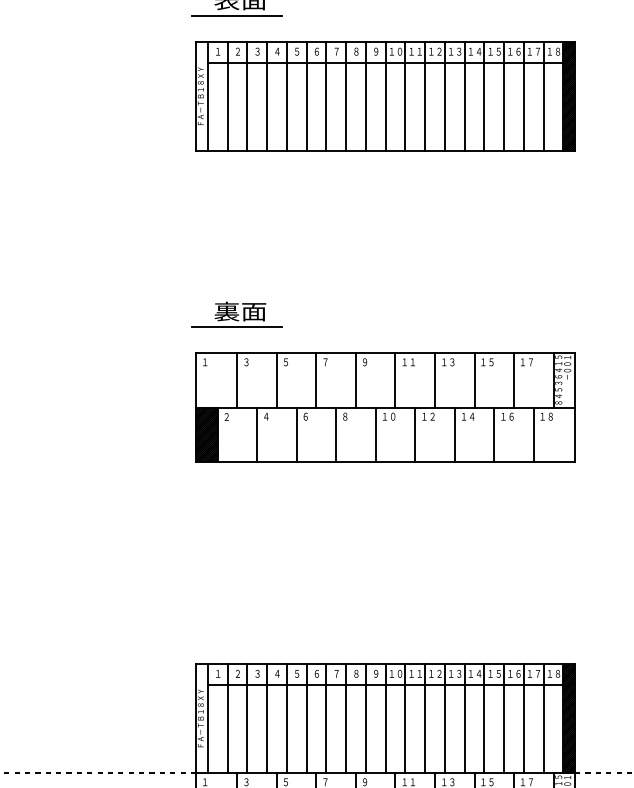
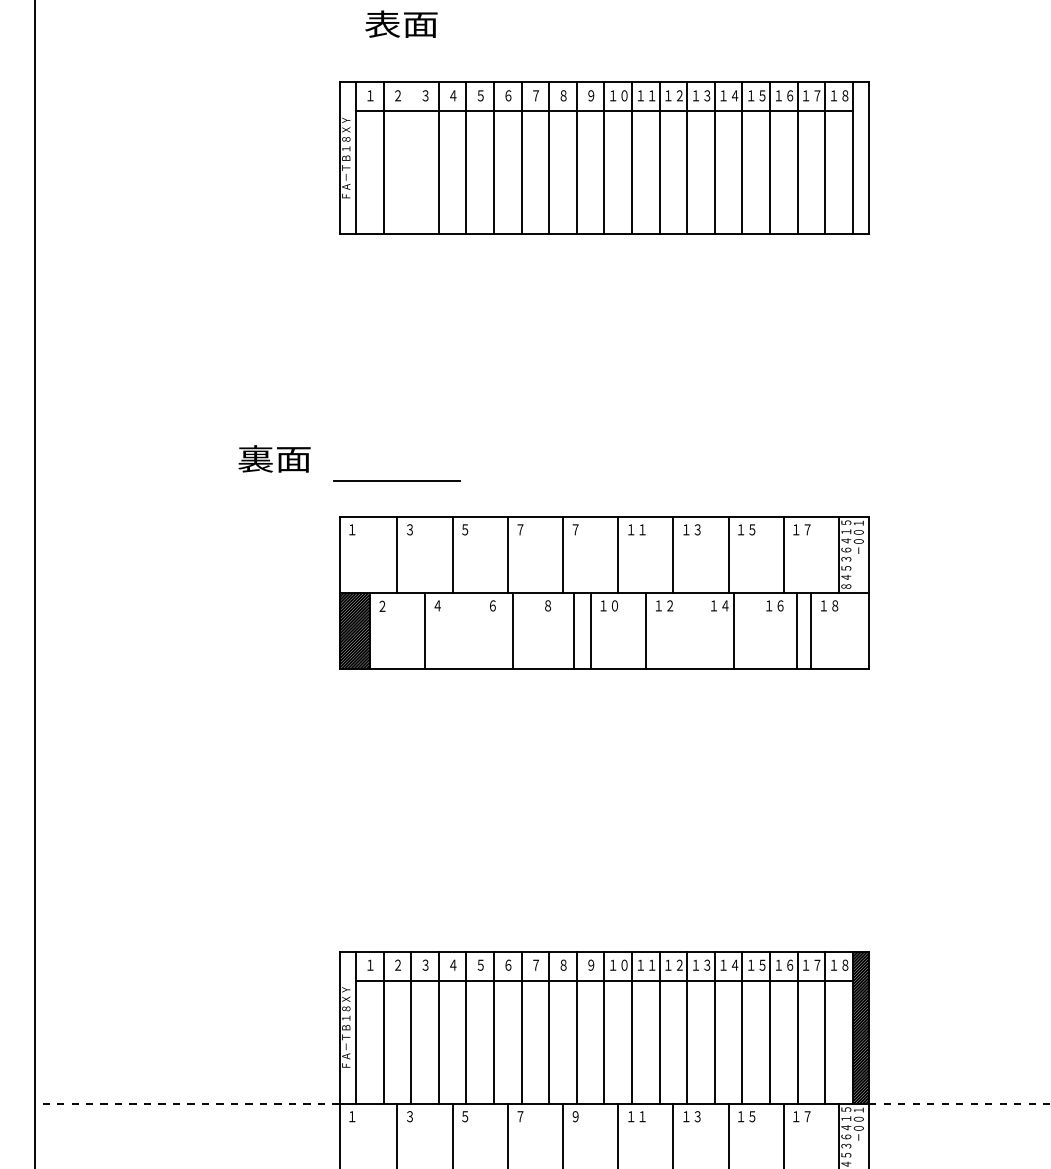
line: (236, 16) -> (396, 46), removed
line: (247, 96) -> (411, 158), removed
hatch: (568, 96) -> (860, 158), removed
text: (240, 311) -> (274, 458), moved
text: (364, 362) -> (575, 529), ９ -> ７
line: (296, 435) -> (513, 631), moved
line: (336, 435) -> (574, 631), moved
line: (455, 435) -> (734, 631), moved
line: (494, 435) -> (797, 631), moved

